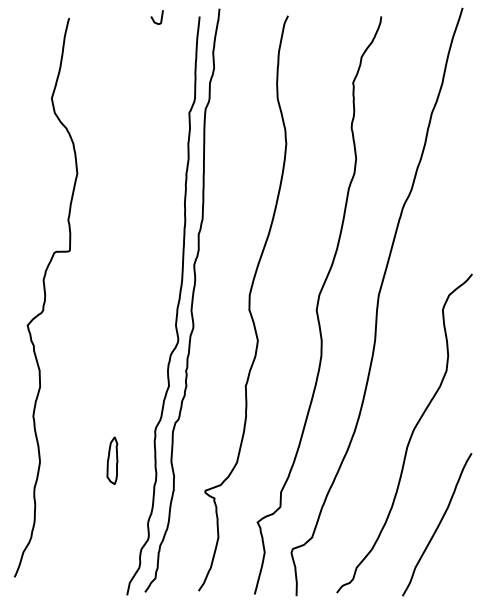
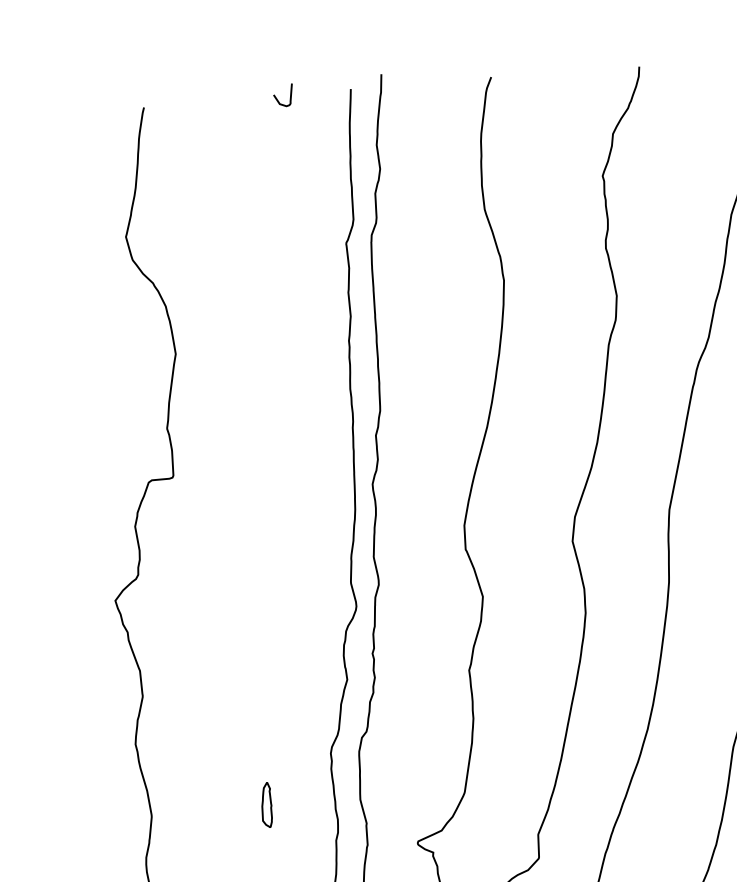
part: (112, 460) -> (266, 804), size x0.6

